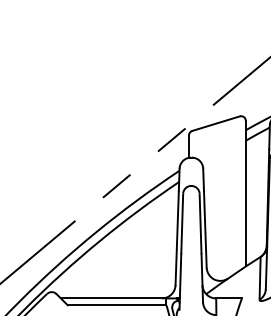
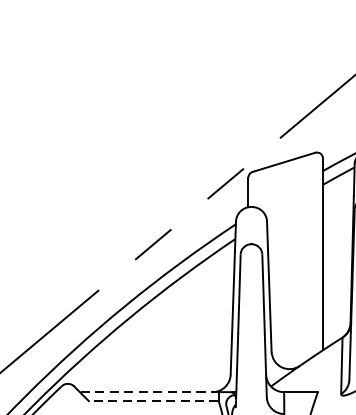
line: (114, 298) -> (150, 392), solid -> dashed
line: (116, 305) -> (153, 401), solid -> dashed

